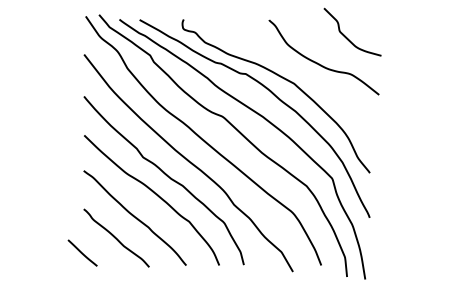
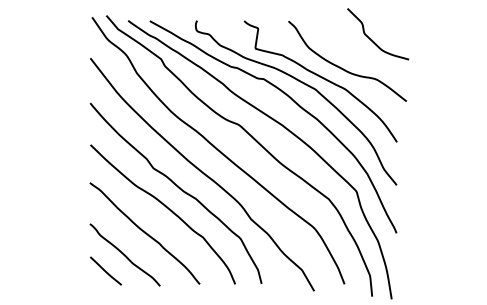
curve: (299, 73) -> (321, 78), added
line: (82, 252) -> (105, 270), moved

